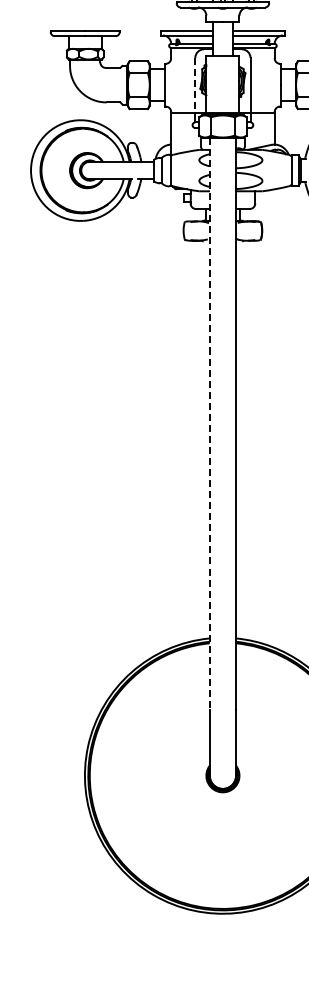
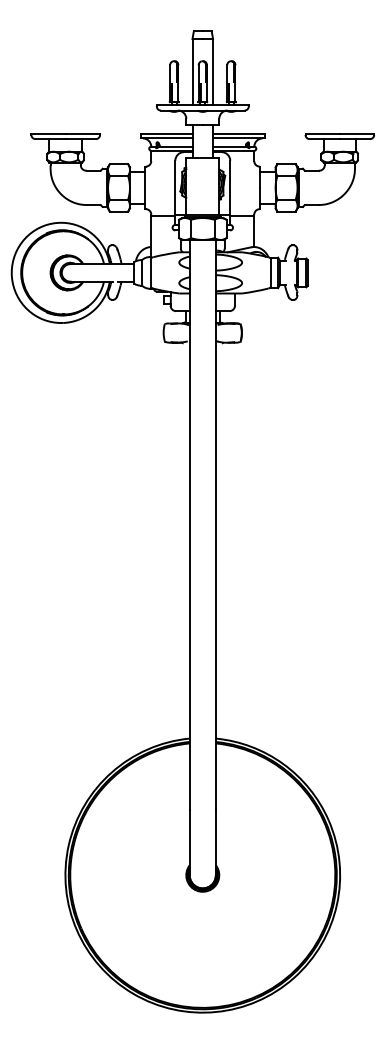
line: (195, 85) -> (175, 188), dashed -> solid
line: (209, 424) -> (189, 525), dashed -> solid

